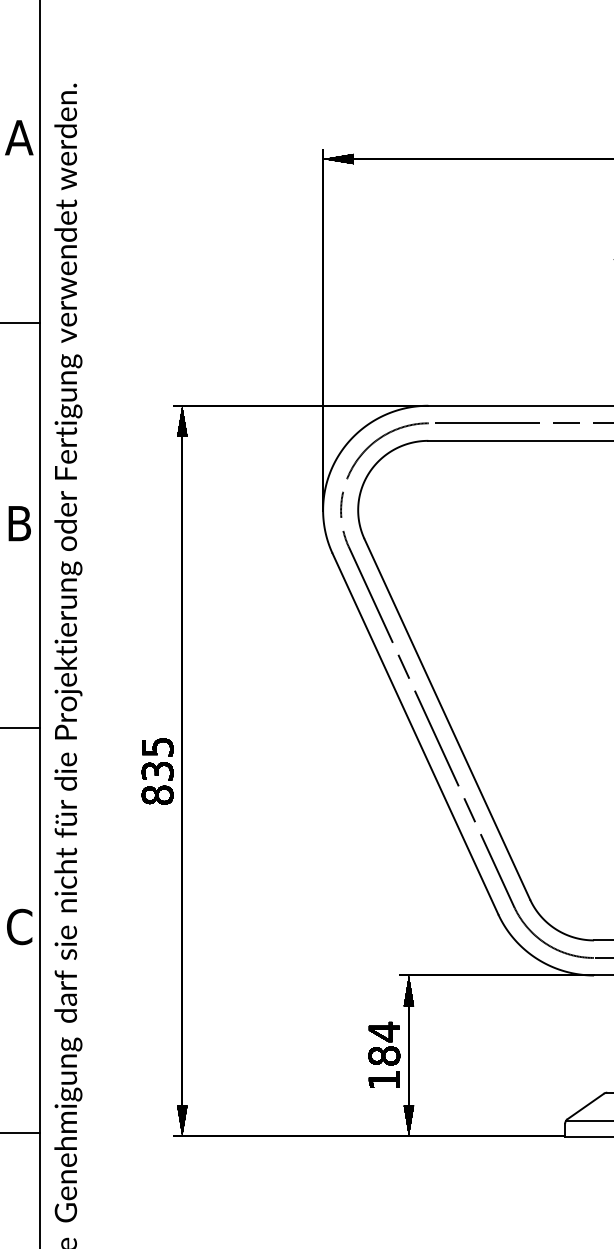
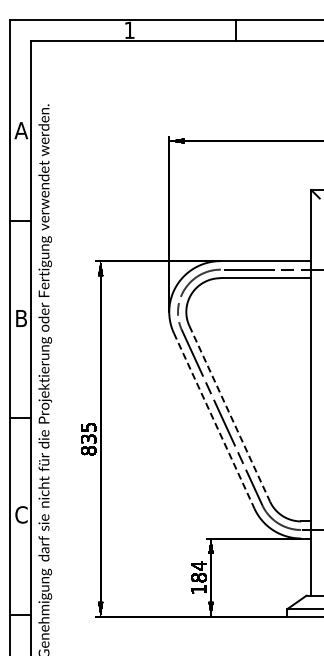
line: (446, 718) -> (229, 413), solid -> dashed
line: (416, 733) -> (214, 420), solid -> dashed

